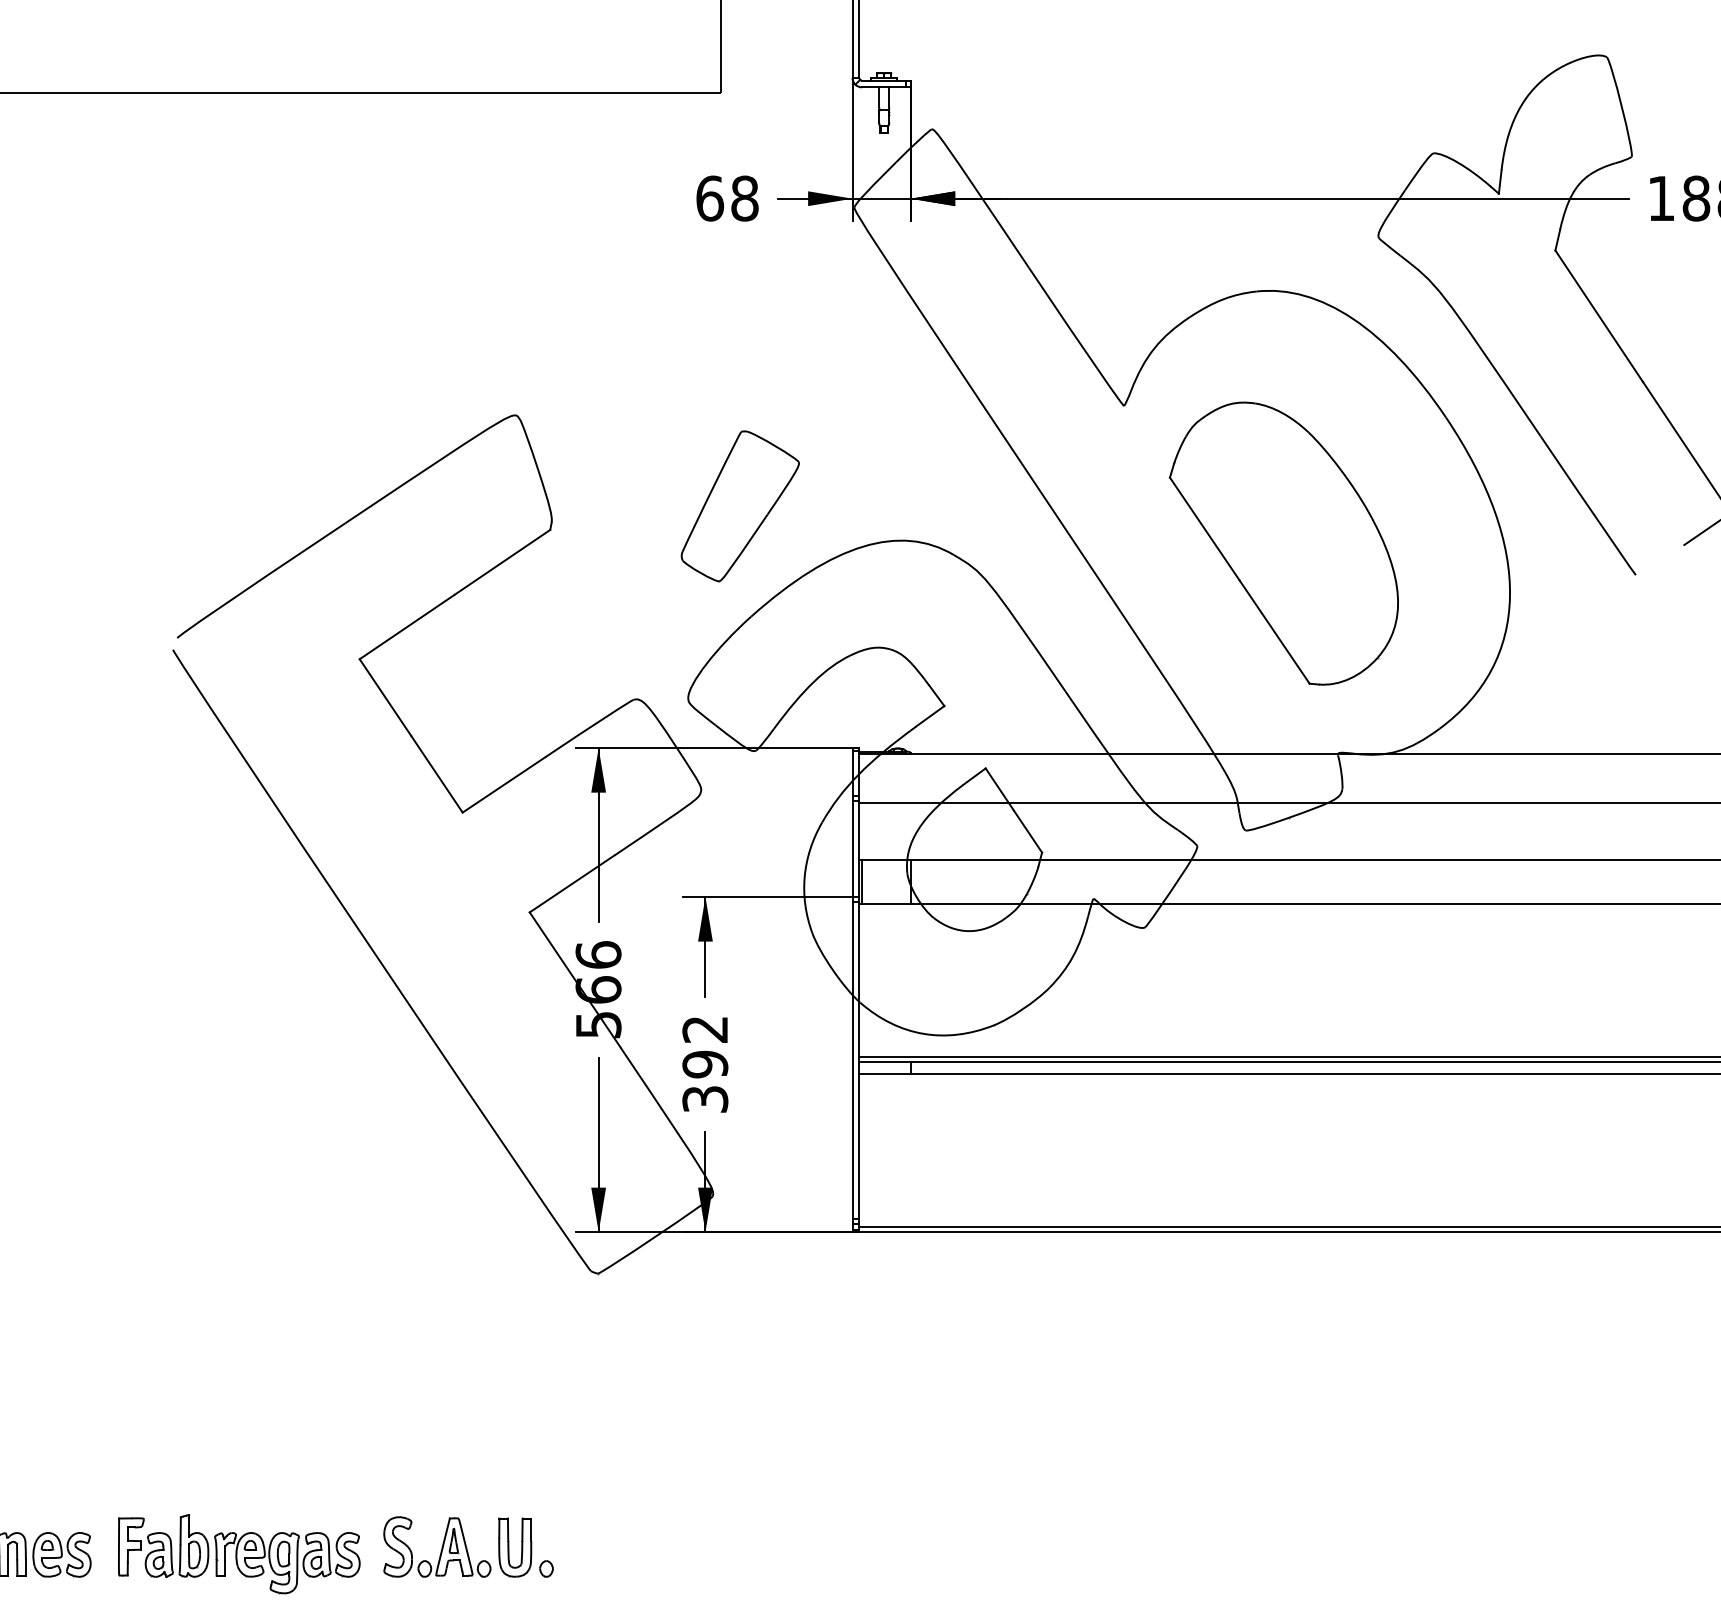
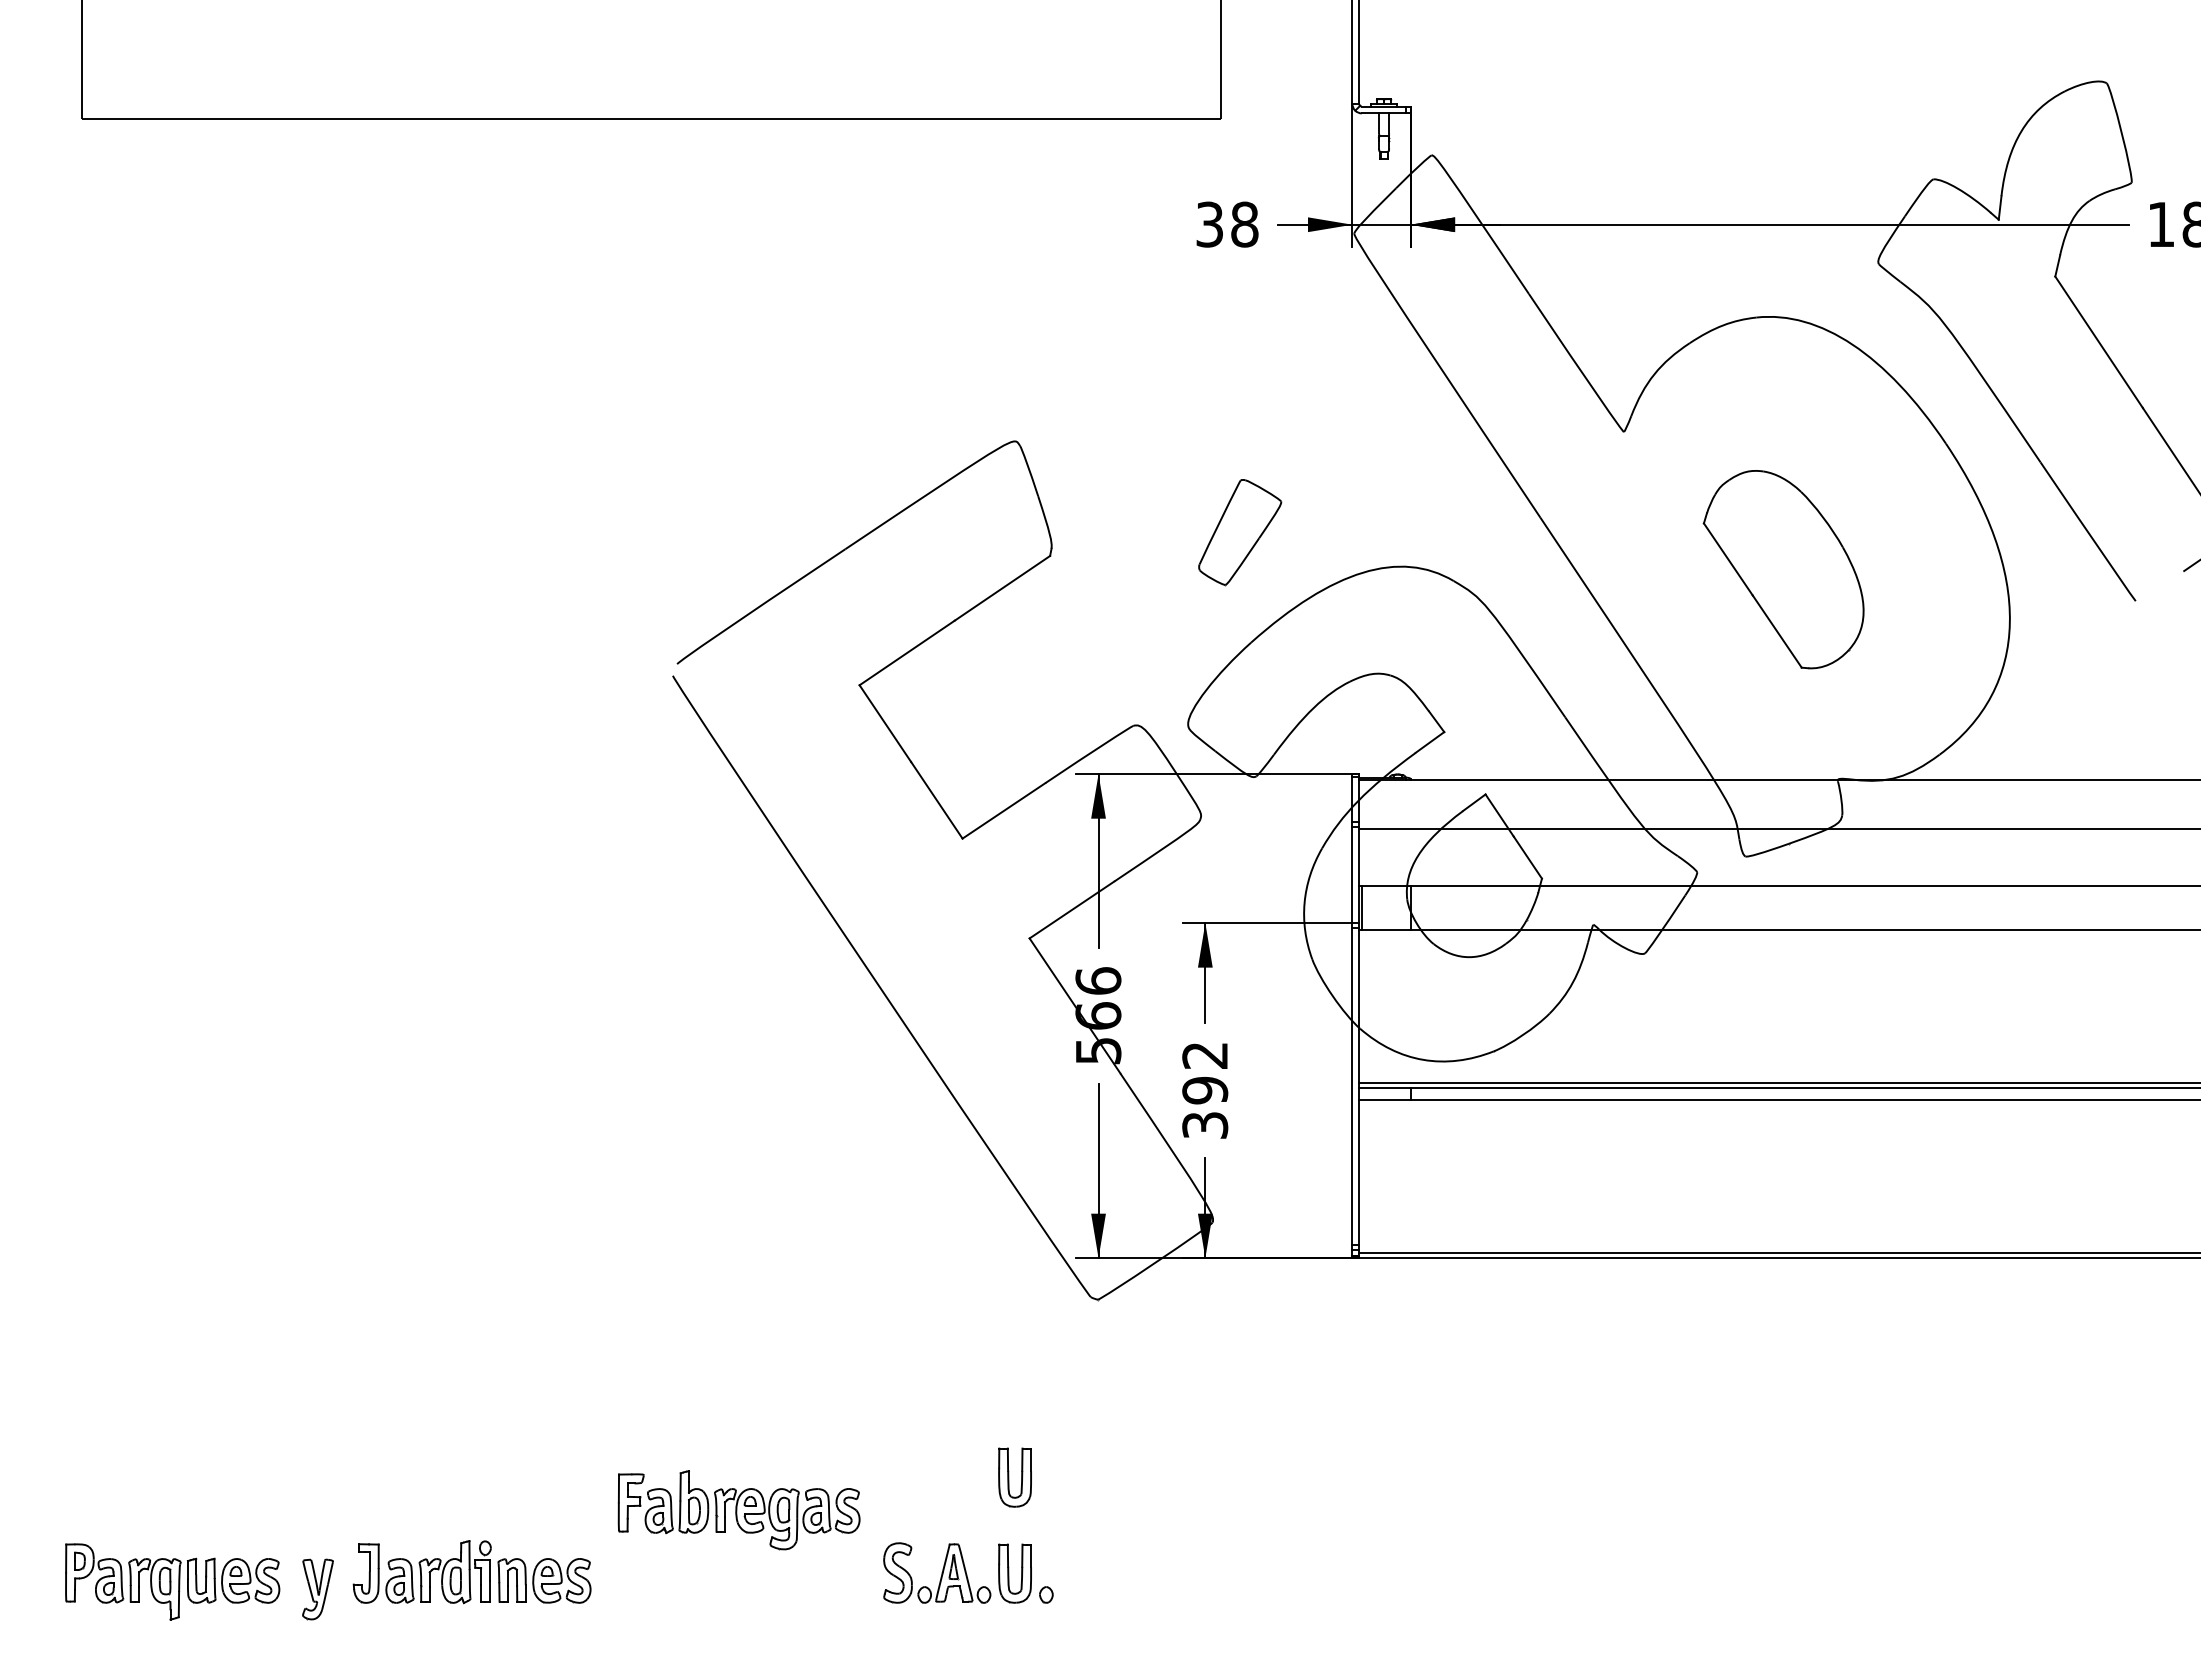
text: (709, 198) -> (1209, 224), 68 -> 38
part: (739, 506) -> (1239, 532), size x0.7
part: (1283, 543) -> (1783, 569), size x0.7
part: (514, 1451) -> (1014, 1477), added
part: (238, 1554) -> (738, 1510), moved

